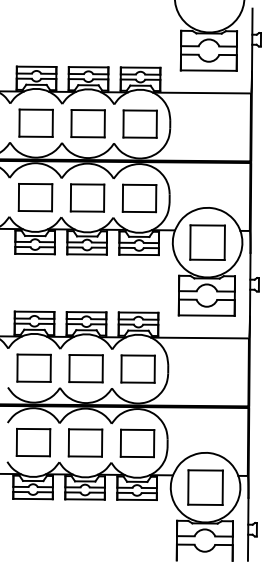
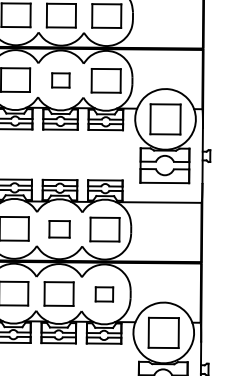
part: (87, 197) -> (60, 80), size x0.6
part: (85, 368) -> (59, 229), size x0.7
part: (137, 443) -> (104, 294), size x0.6

